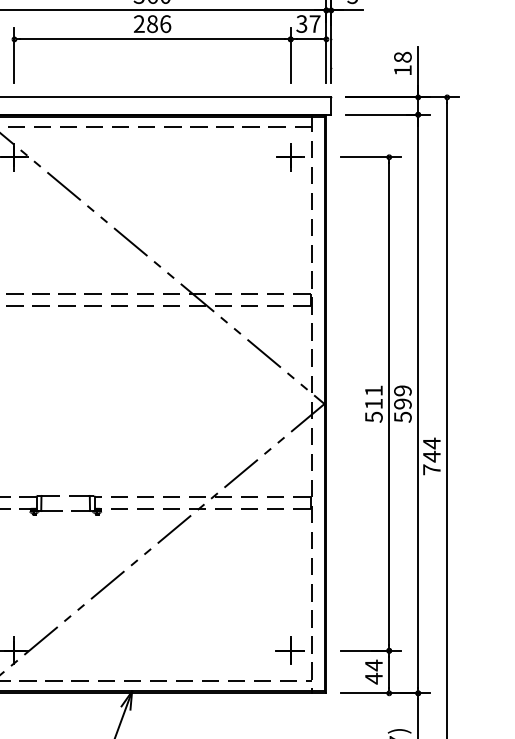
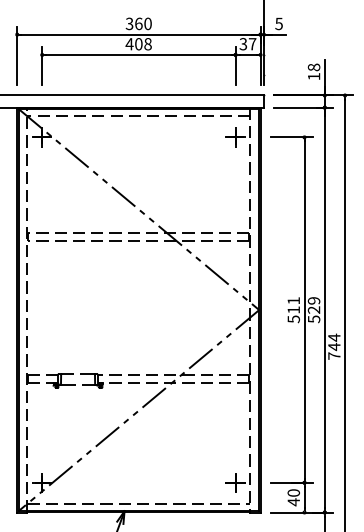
text: (152, 24) -> (138, 44), 286 -> 408
text: (403, 403) -> (314, 309), 599 -> 529
text: (373, 666) -> (293, 493), 44 -> 40

